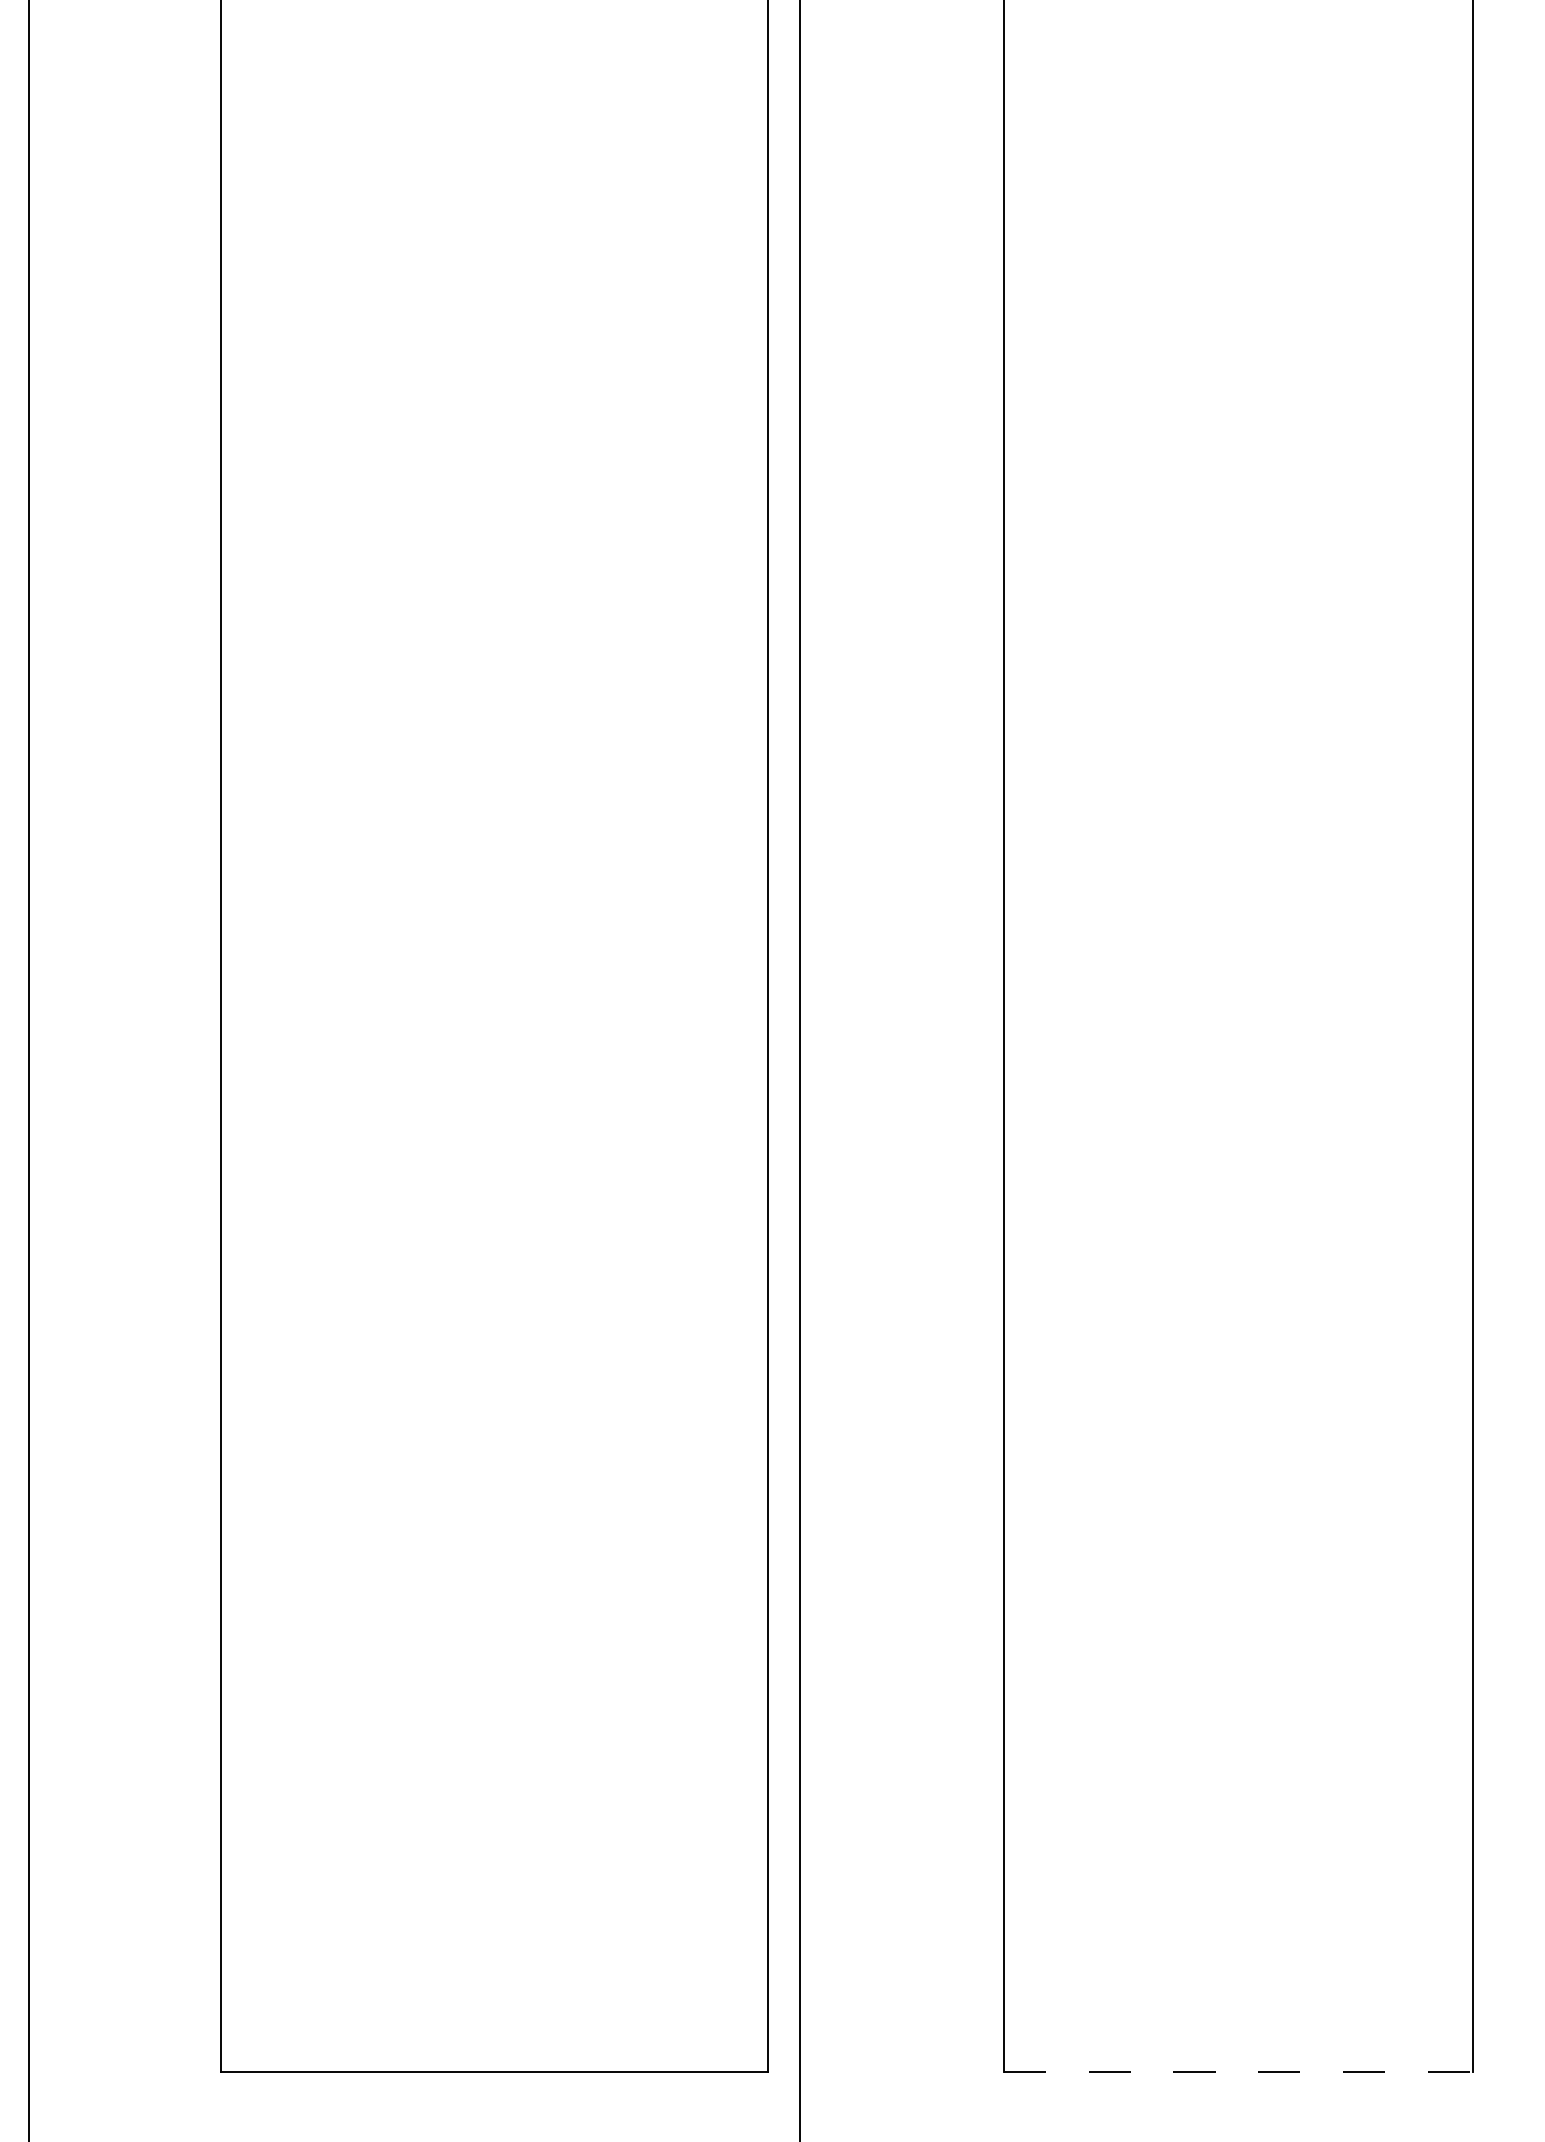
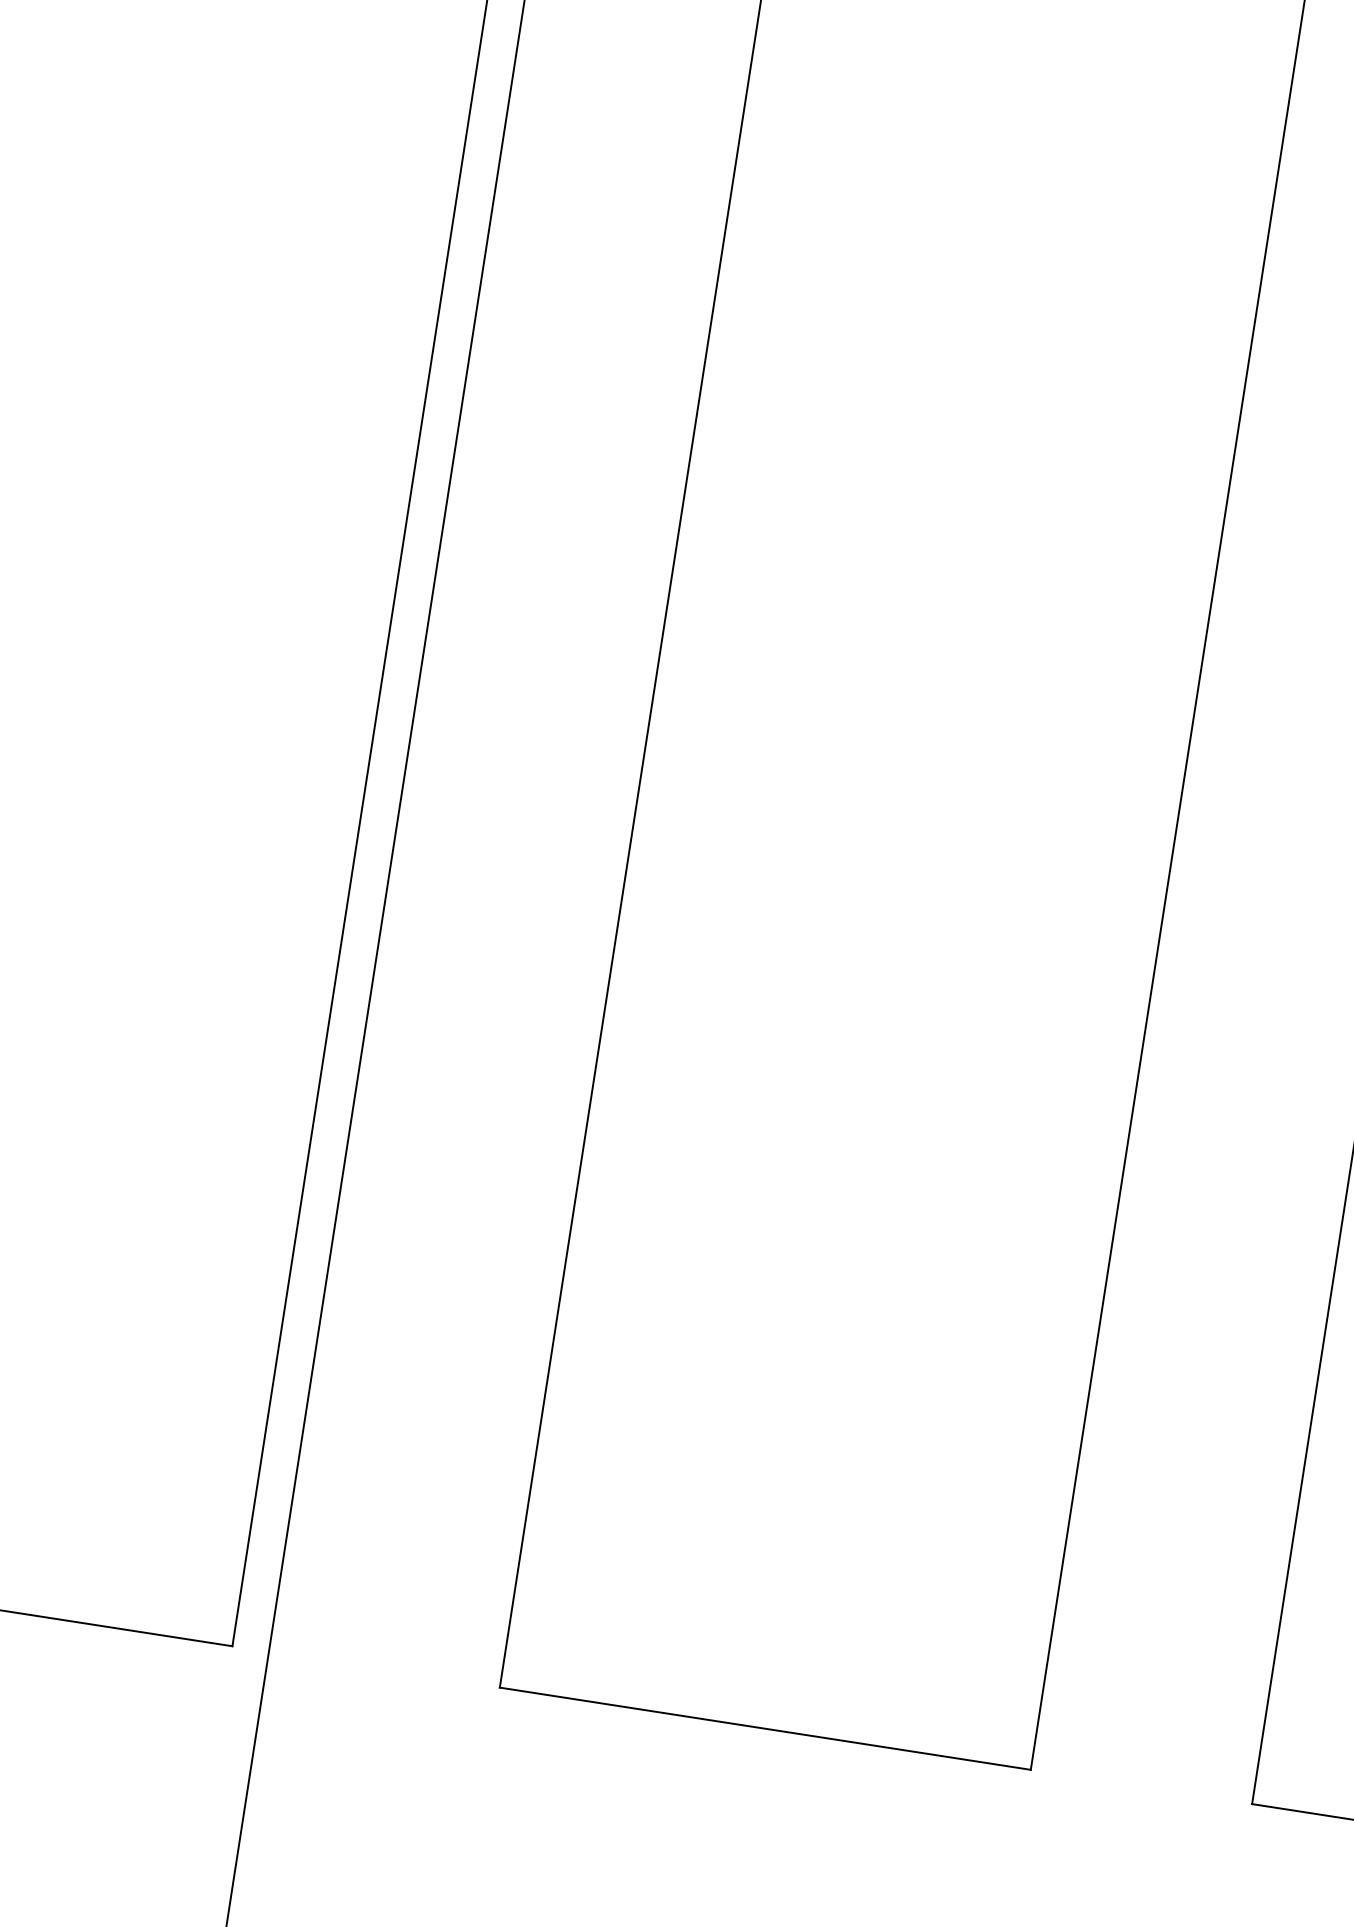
line: (1238, 2071) -> (765, 1728), dashed -> solid

